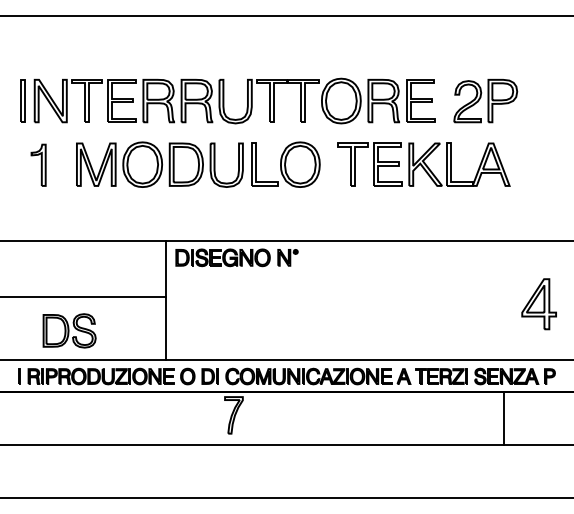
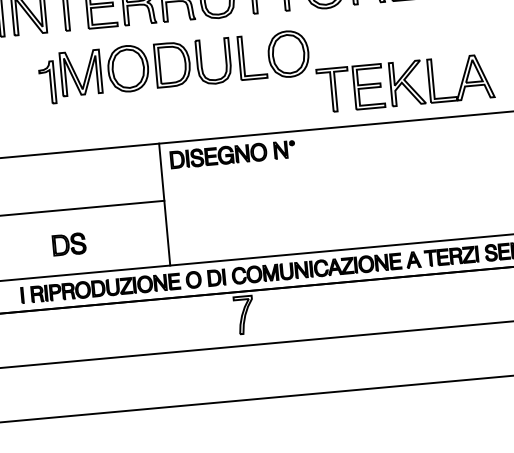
part: (38, 164) -> (47, 82), moved
part: (423, 164) -> (405, 83), moved
part: (69, 330) -> (69, 244), size x0.6

